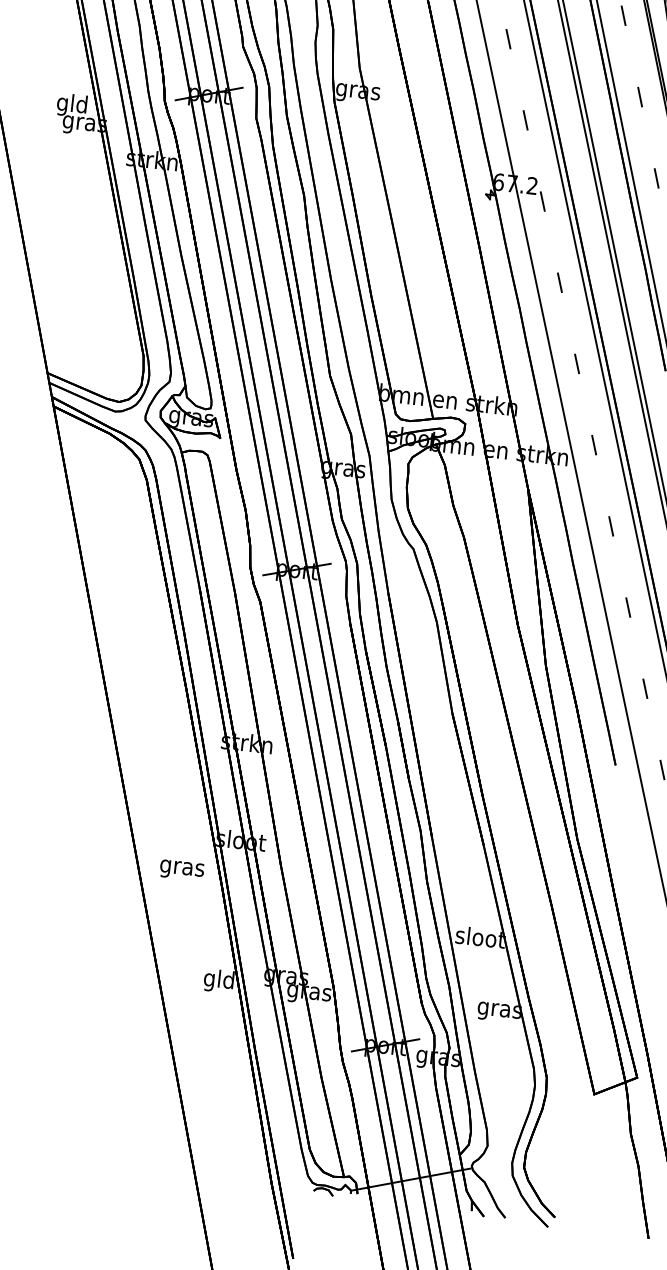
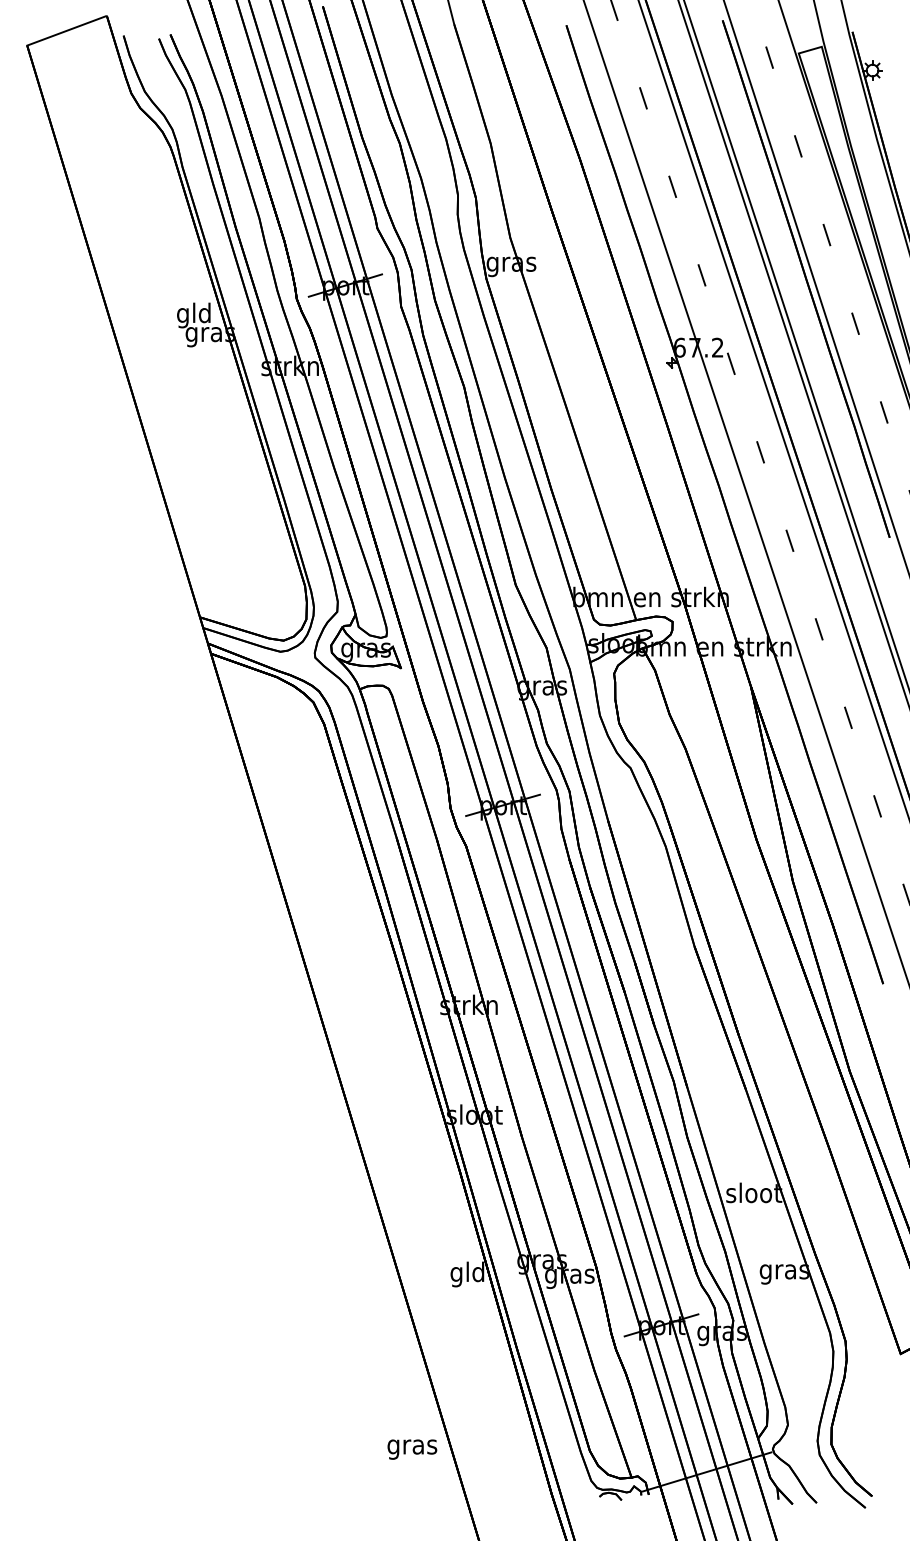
text: (182, 870) -> (412, 1449), moved

